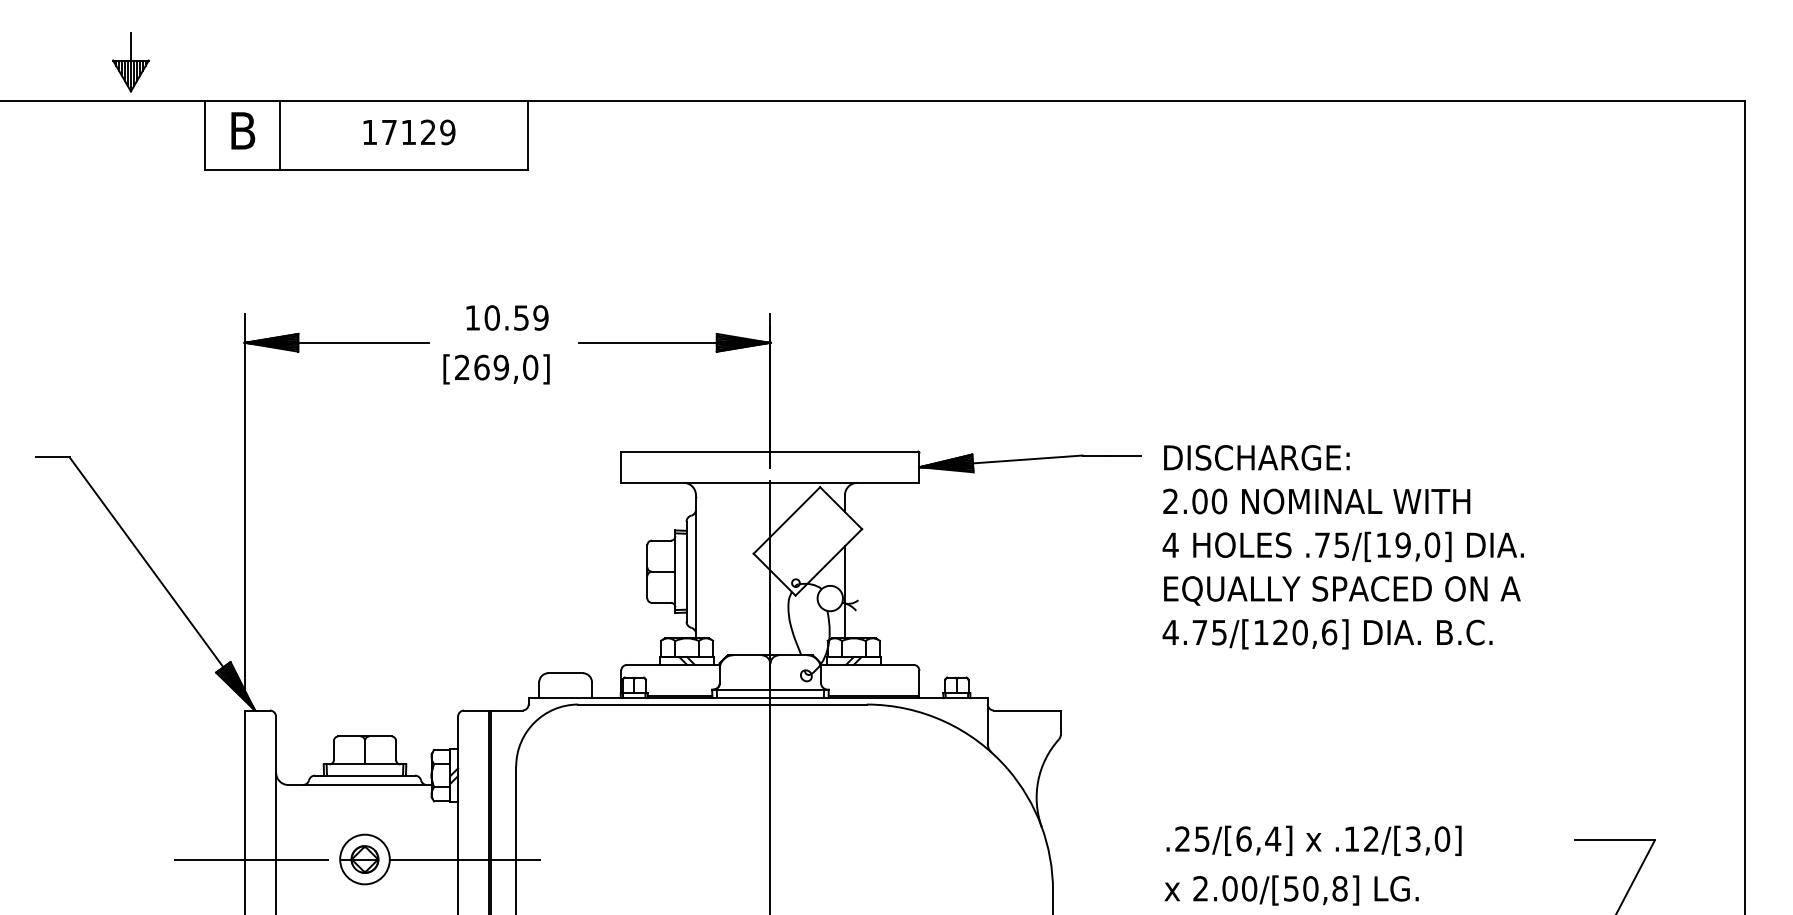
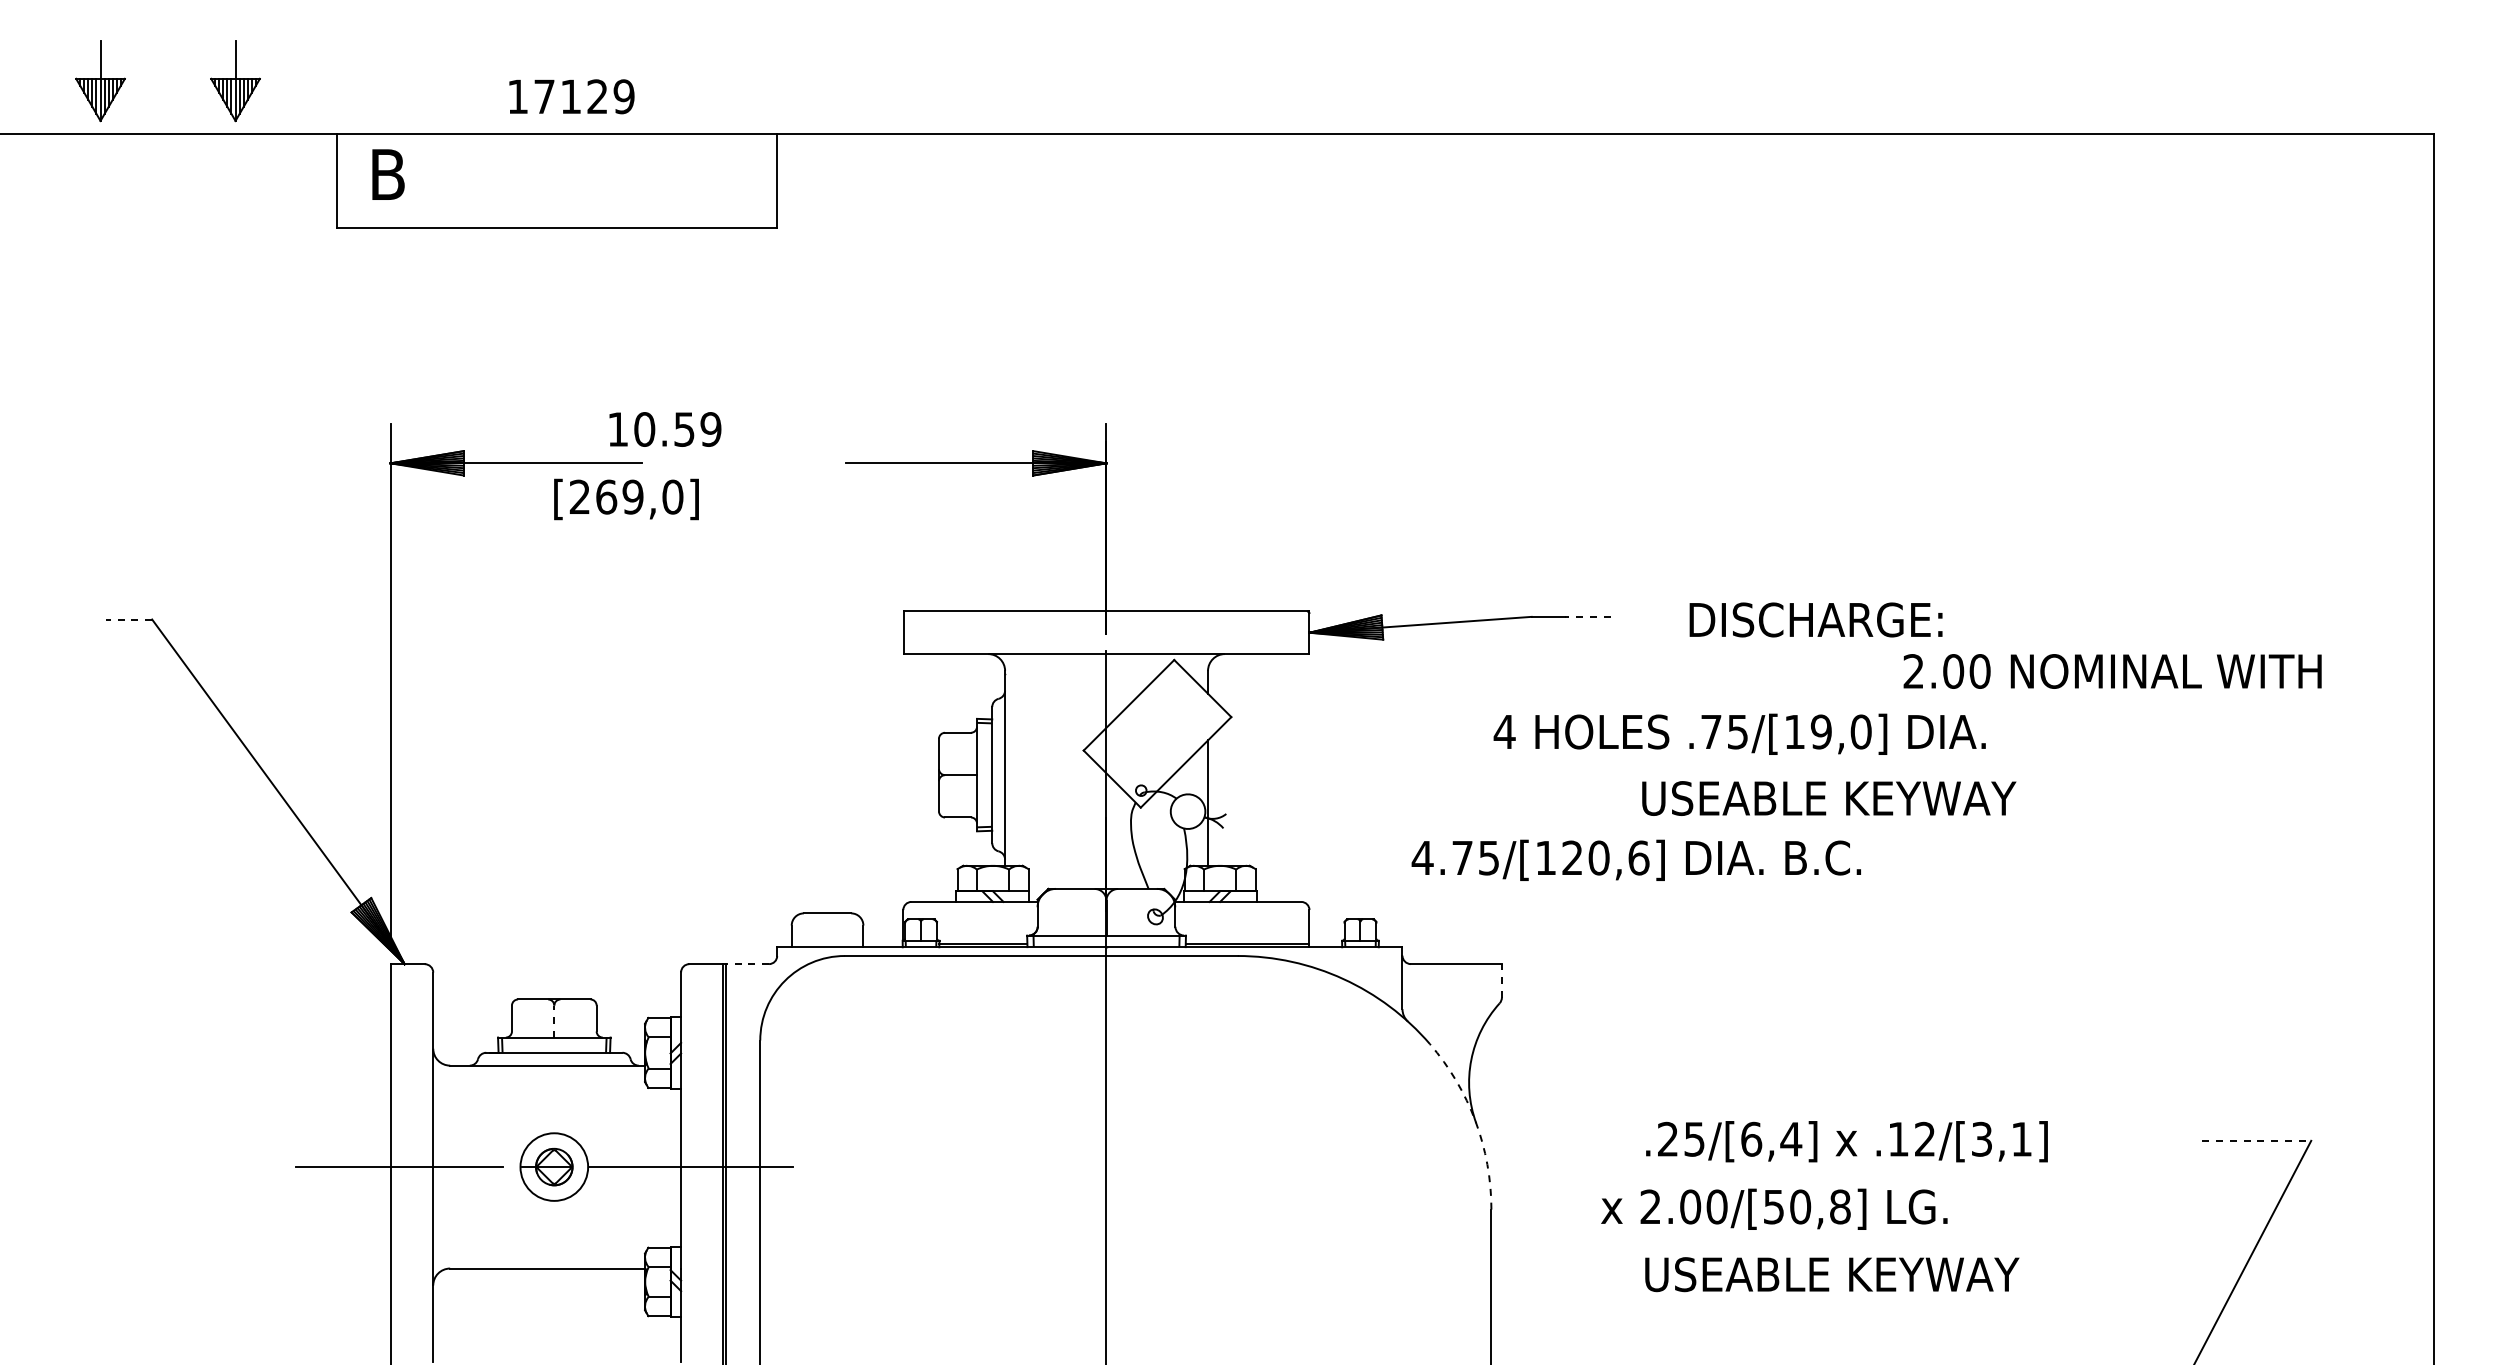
part: (31, 62) -> (100, 81), added
text: (409, 132) -> (571, 96), moved
line: (279, 135) -> (438, 180), removed
text: (507, 317) -> (665, 429), moved
text: (496, 369) -> (626, 499), moved
line: (1123, 455) -> (1587, 616), solid -> dashed
line: (53, 457) -> (129, 619), solid -> dashed
text: (1256, 457) -> (1815, 619), moved
text: (1316, 501) -> (2112, 671), moved
text: (1343, 546) -> (1739, 733), moved
text: (1342, 591) -> (1885, 801), EQUALLY SPACED ON A -> USEABLE KEYWAY
text: (1326, 633) -> (1635, 859), moved
line: (506, 710) -> (747, 964), solid -> dashed
line: (1060, 722) -> (1501, 980), solid -> dashed
line: (365, 752) -> (554, 1021), solid -> dashed
arc: (1041, 826) -> (1475, 1121), solid -> dashed
text: (1442, 838) -> (2021, 1138), .12/[3,0] -> .12/[3,1]
line: (1615, 840) -> (2257, 1140), solid -> dashed
text: (1291, 889) -> (1774, 1208), moved

